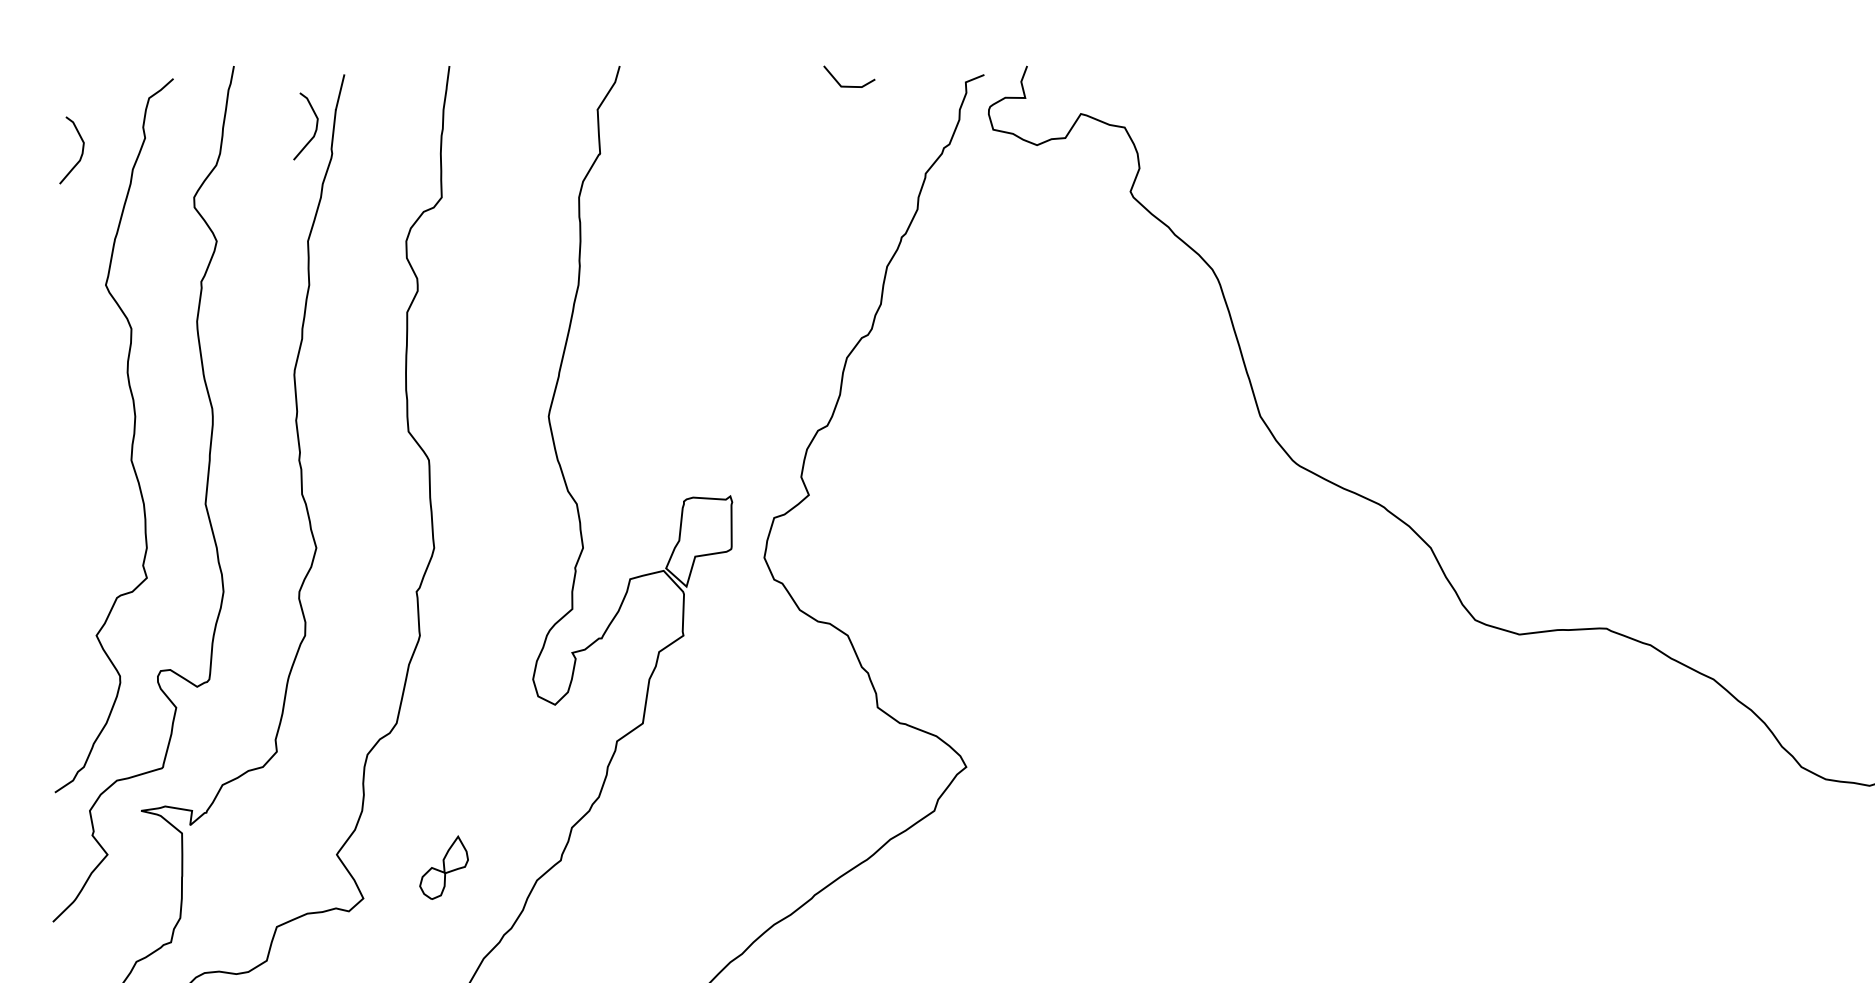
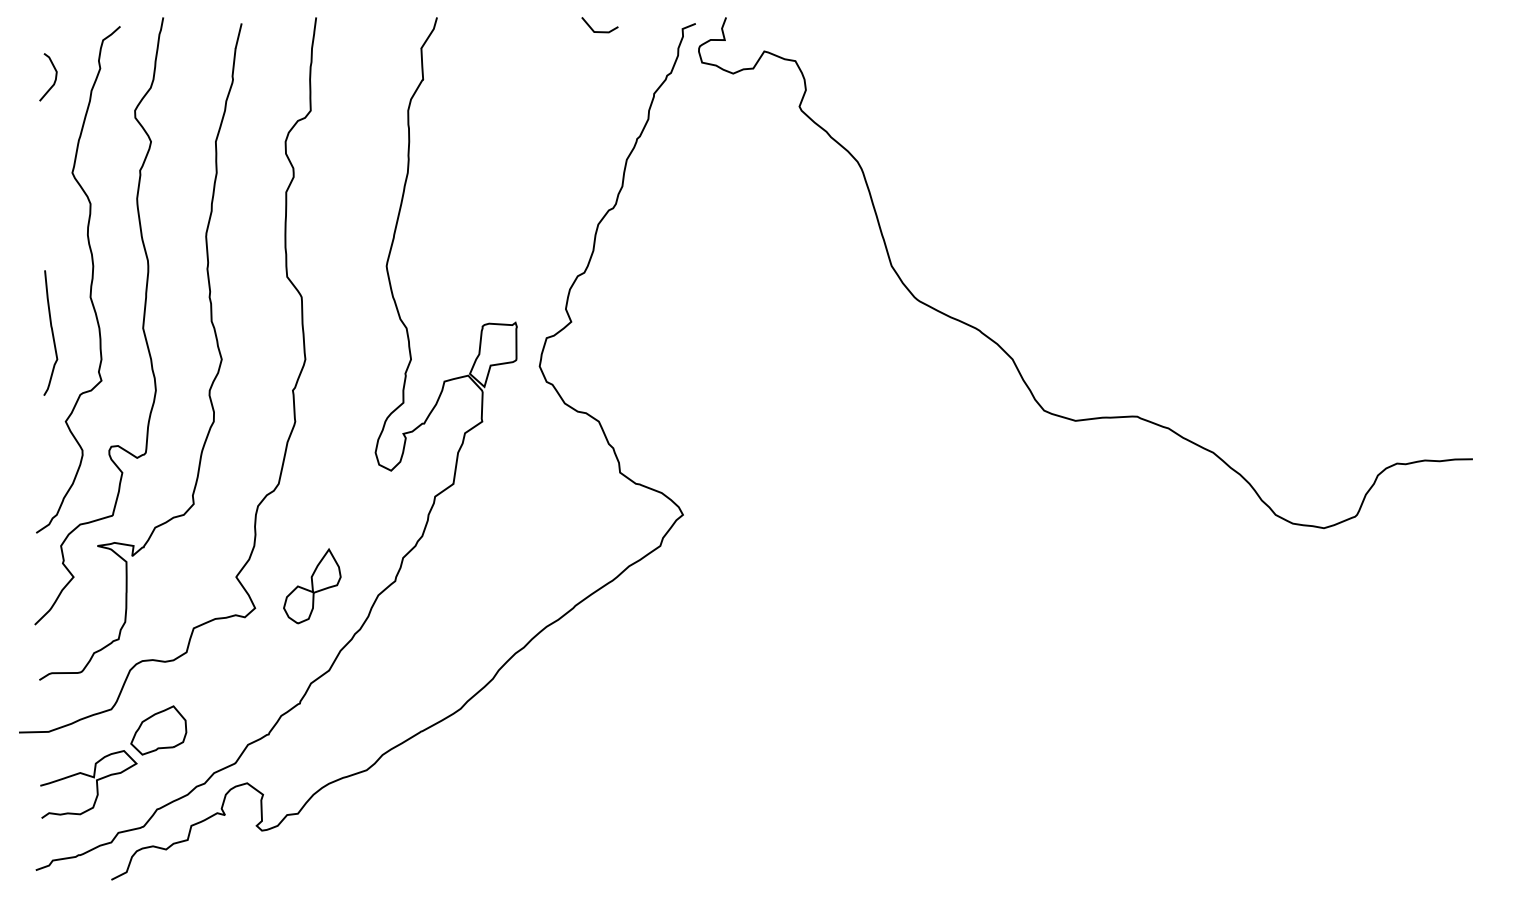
curve: (314, 130) -> (220, 63), removed
curve: (76, 510) -> (51, 332), added
part: (444, 867) -> (312, 586), size x1.67

